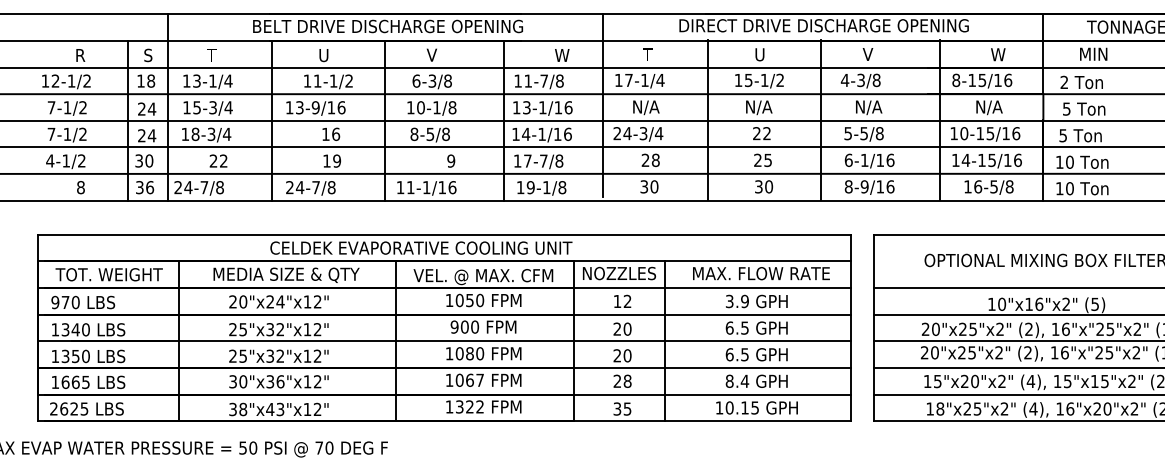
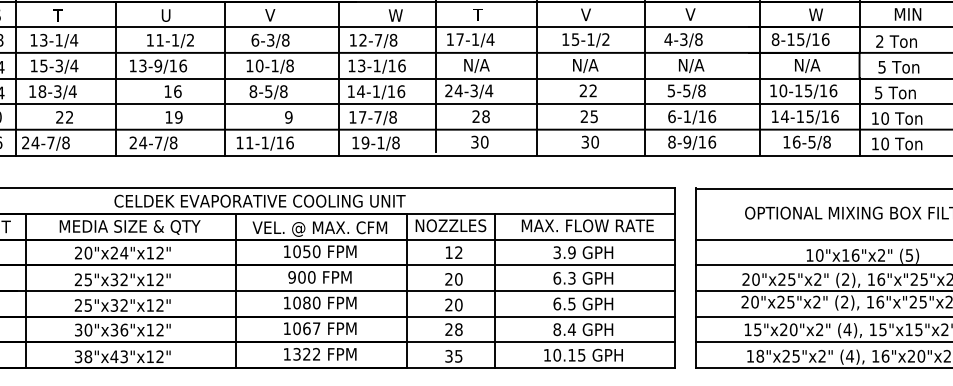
text: (759, 54) -> (585, 14), U -> V
text: (527, 80) -> (362, 39), 11-7/8 -> 12-7/8
text: (744, 327) -> (571, 277), 6.5 -> 6.3

